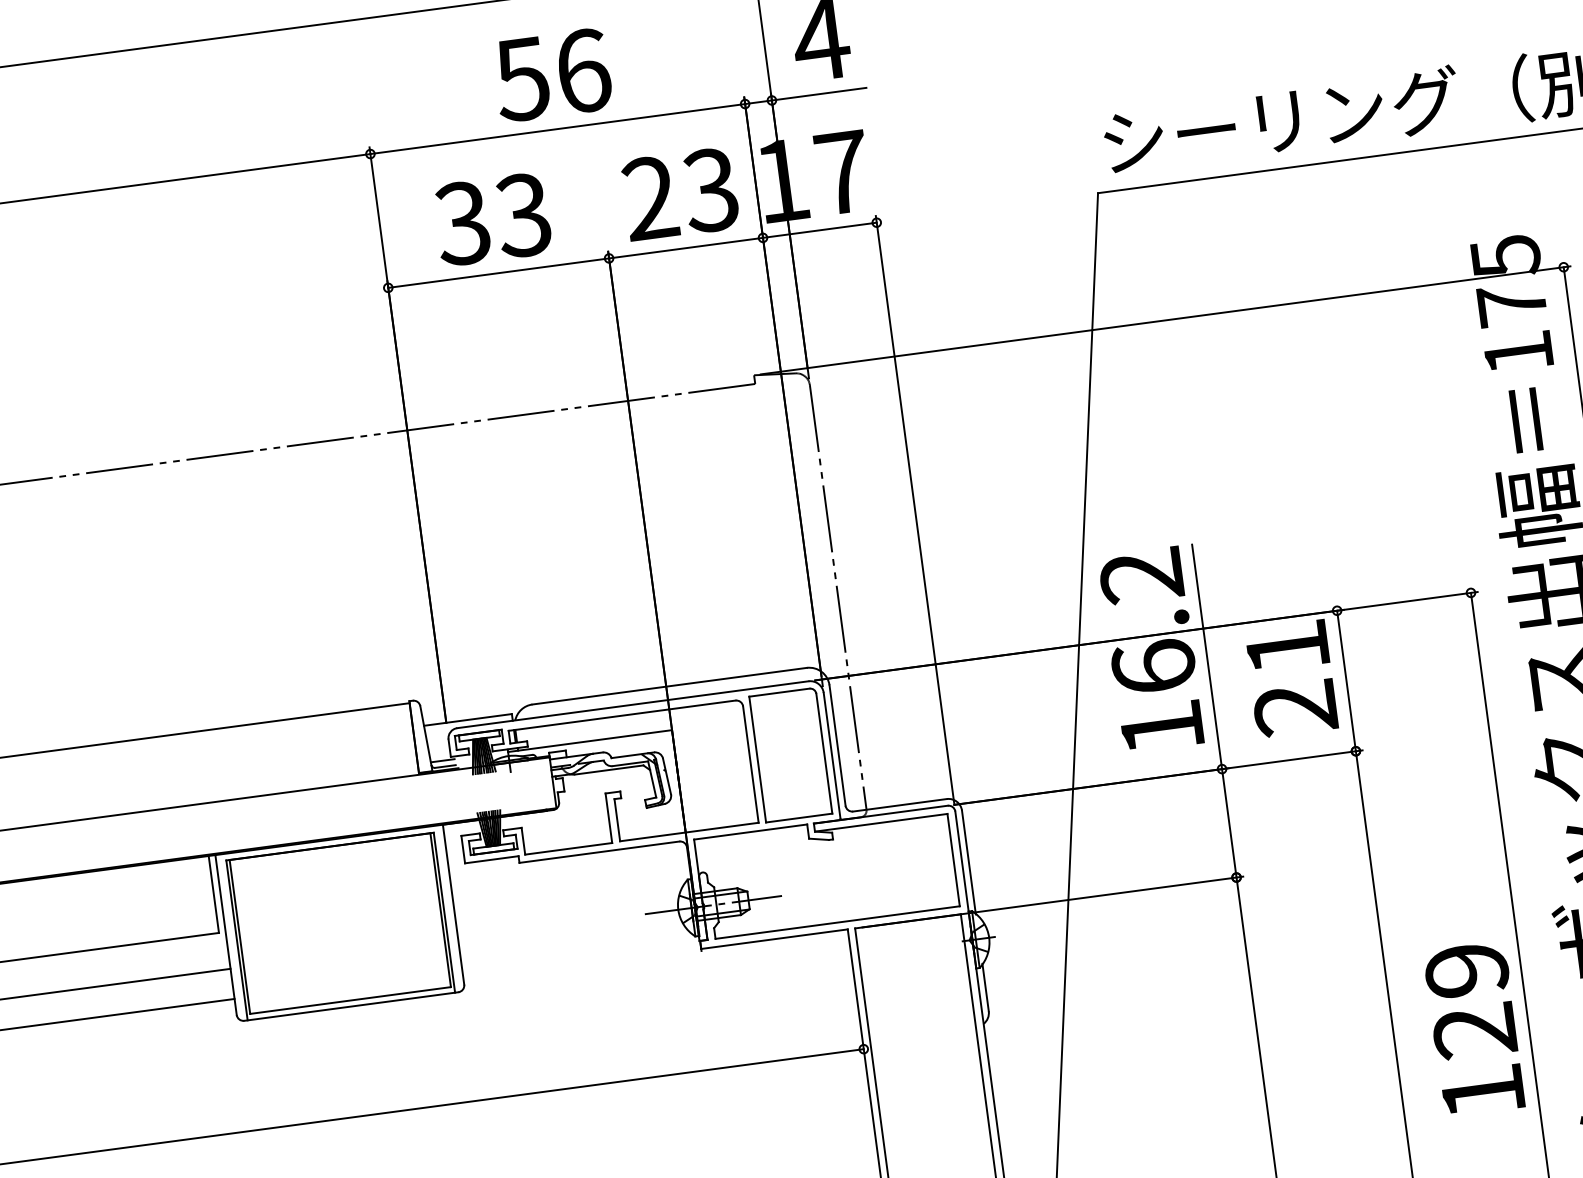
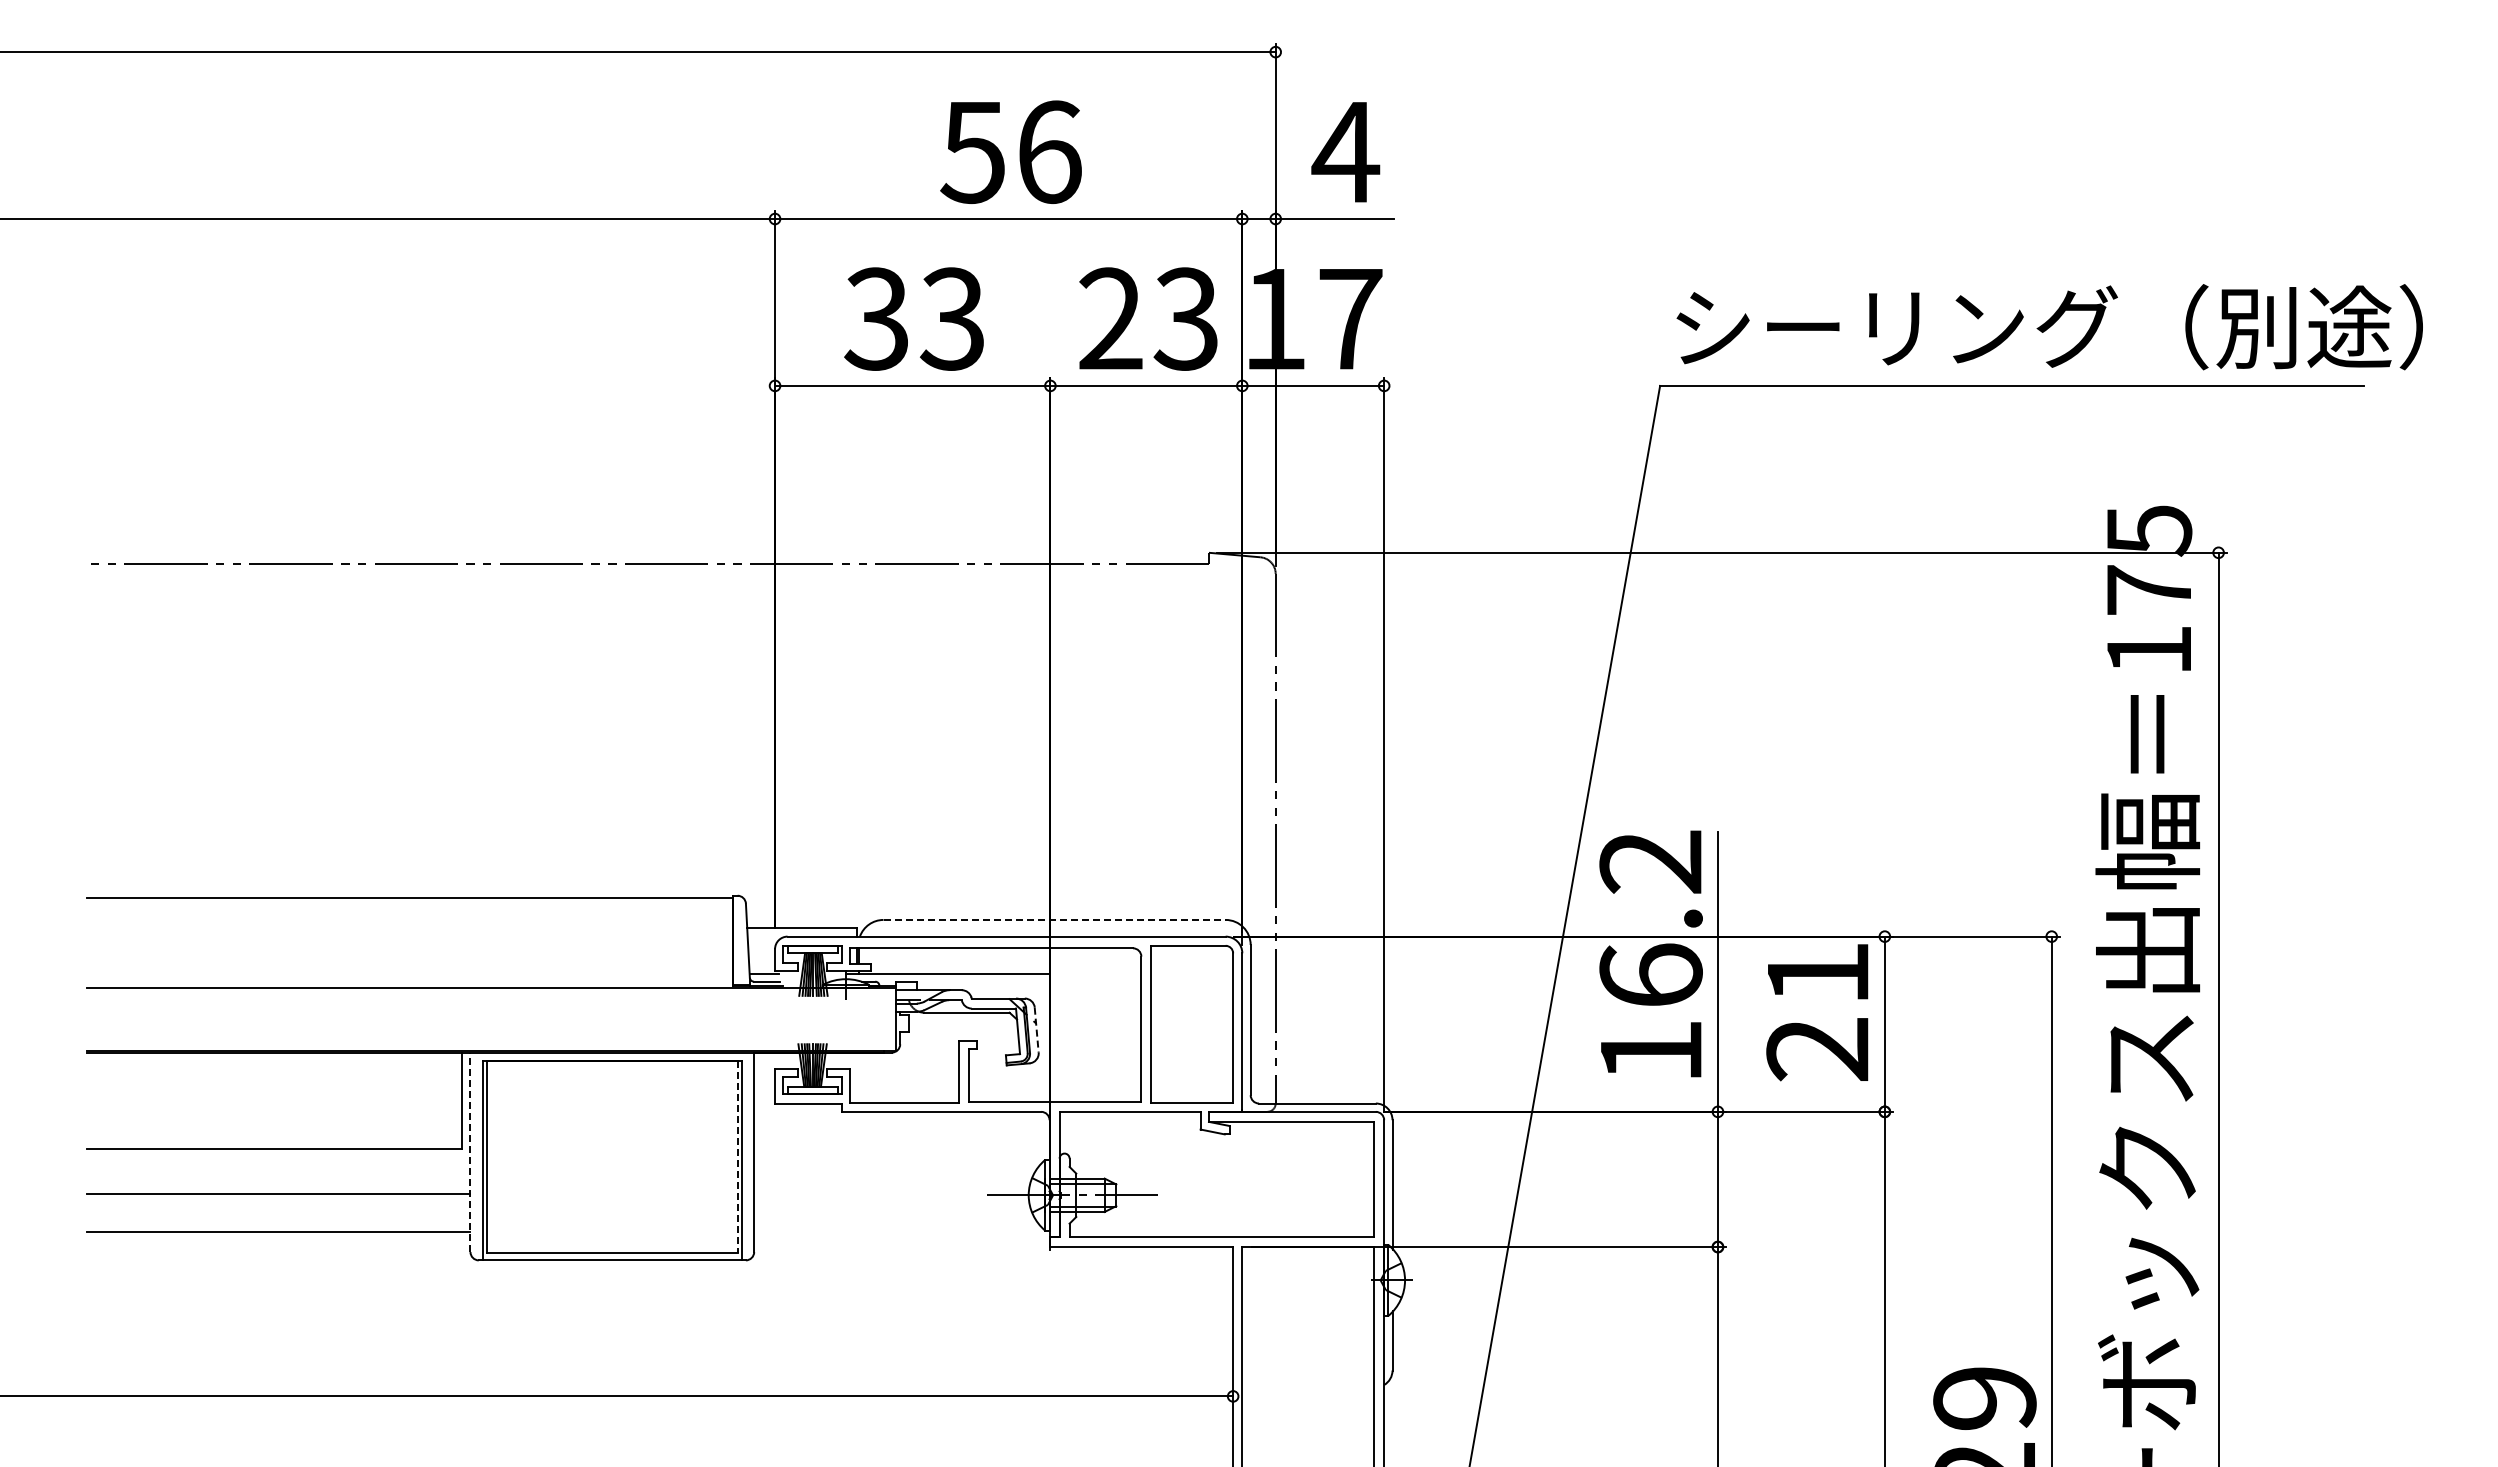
line: (670, 685) -> (1055, 919), solid -> dashed
line: (666, 776) -> (1036, 1030), solid -> dashed
line: (440, 909) -> (737, 1156), solid -> dashed
line: (226, 935) -> (470, 1152), solid -> dashed

